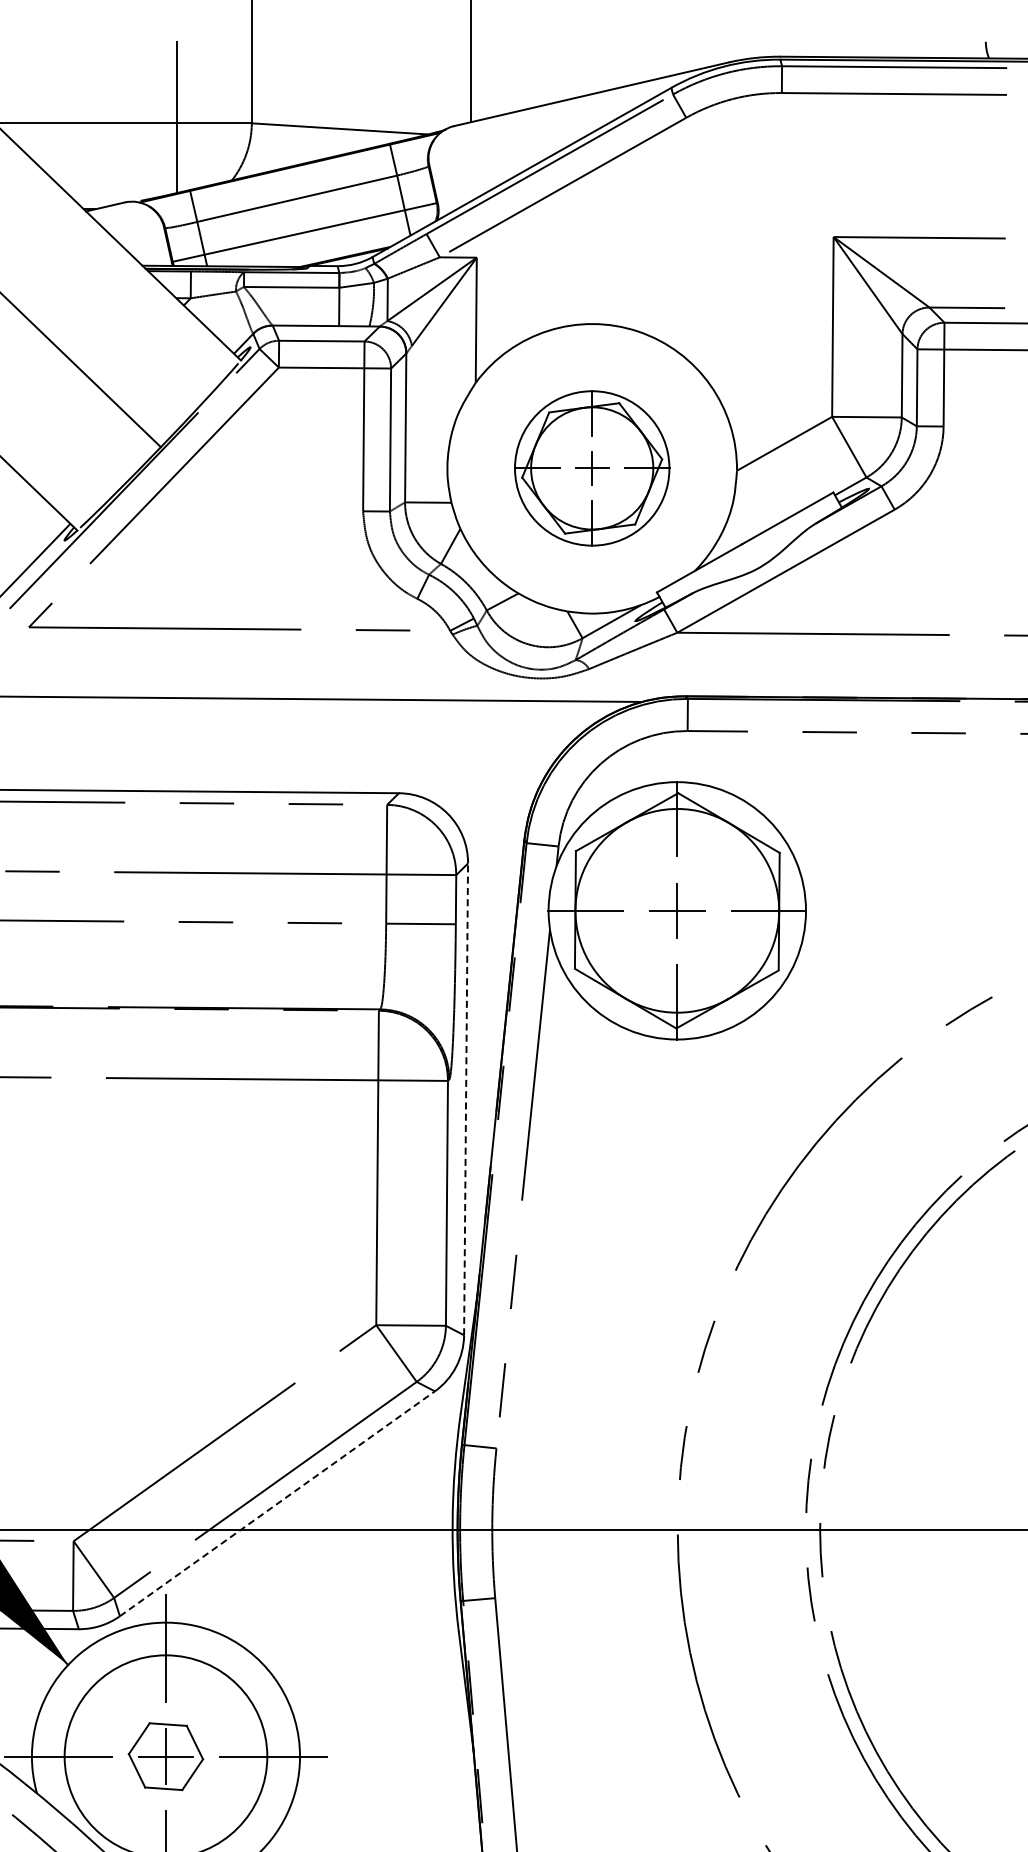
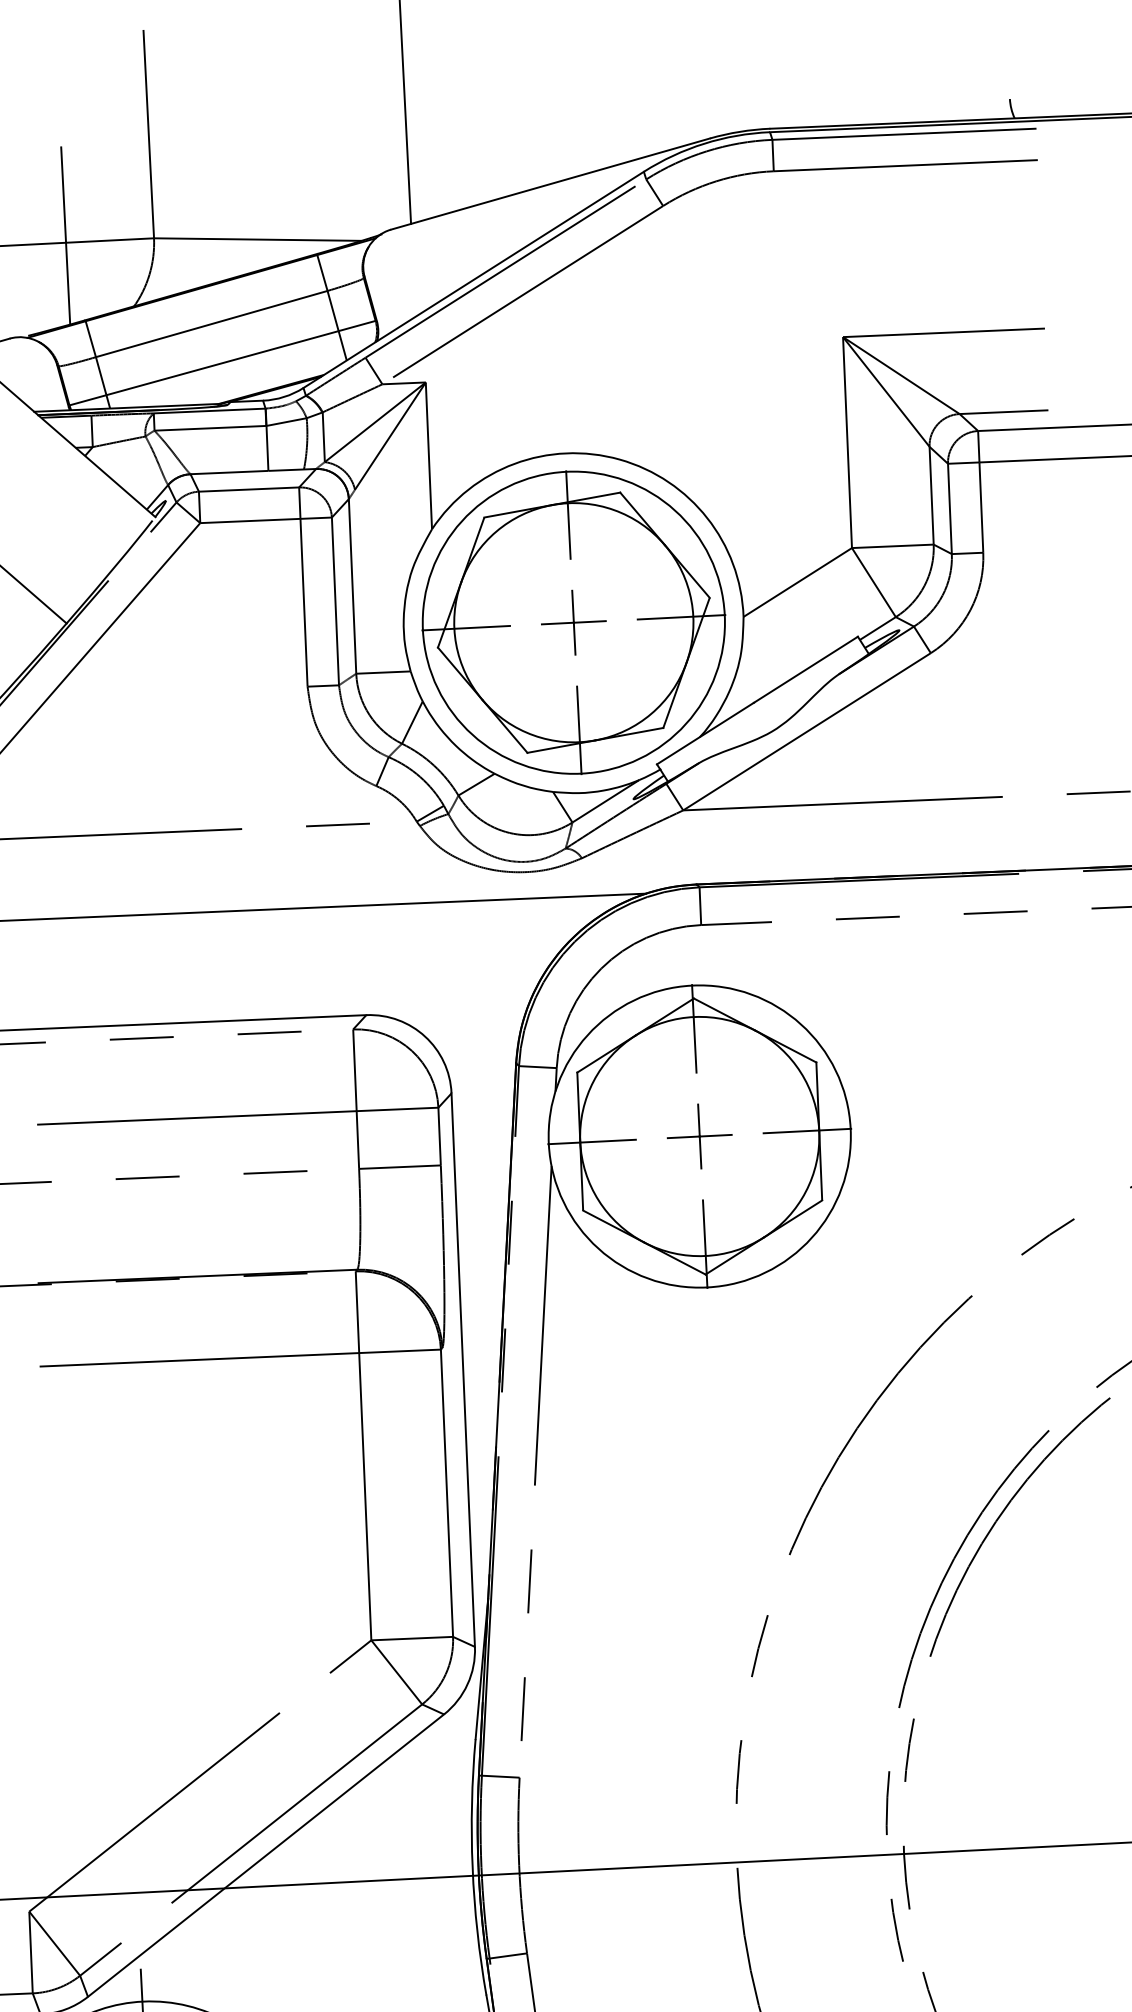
part: (591, 468) -> (572, 622), size x1.67
line: (466, 1099) -> (463, 1370), dashed -> solid
line: (277, 1503) -> (266, 1855), dashed -> solid

